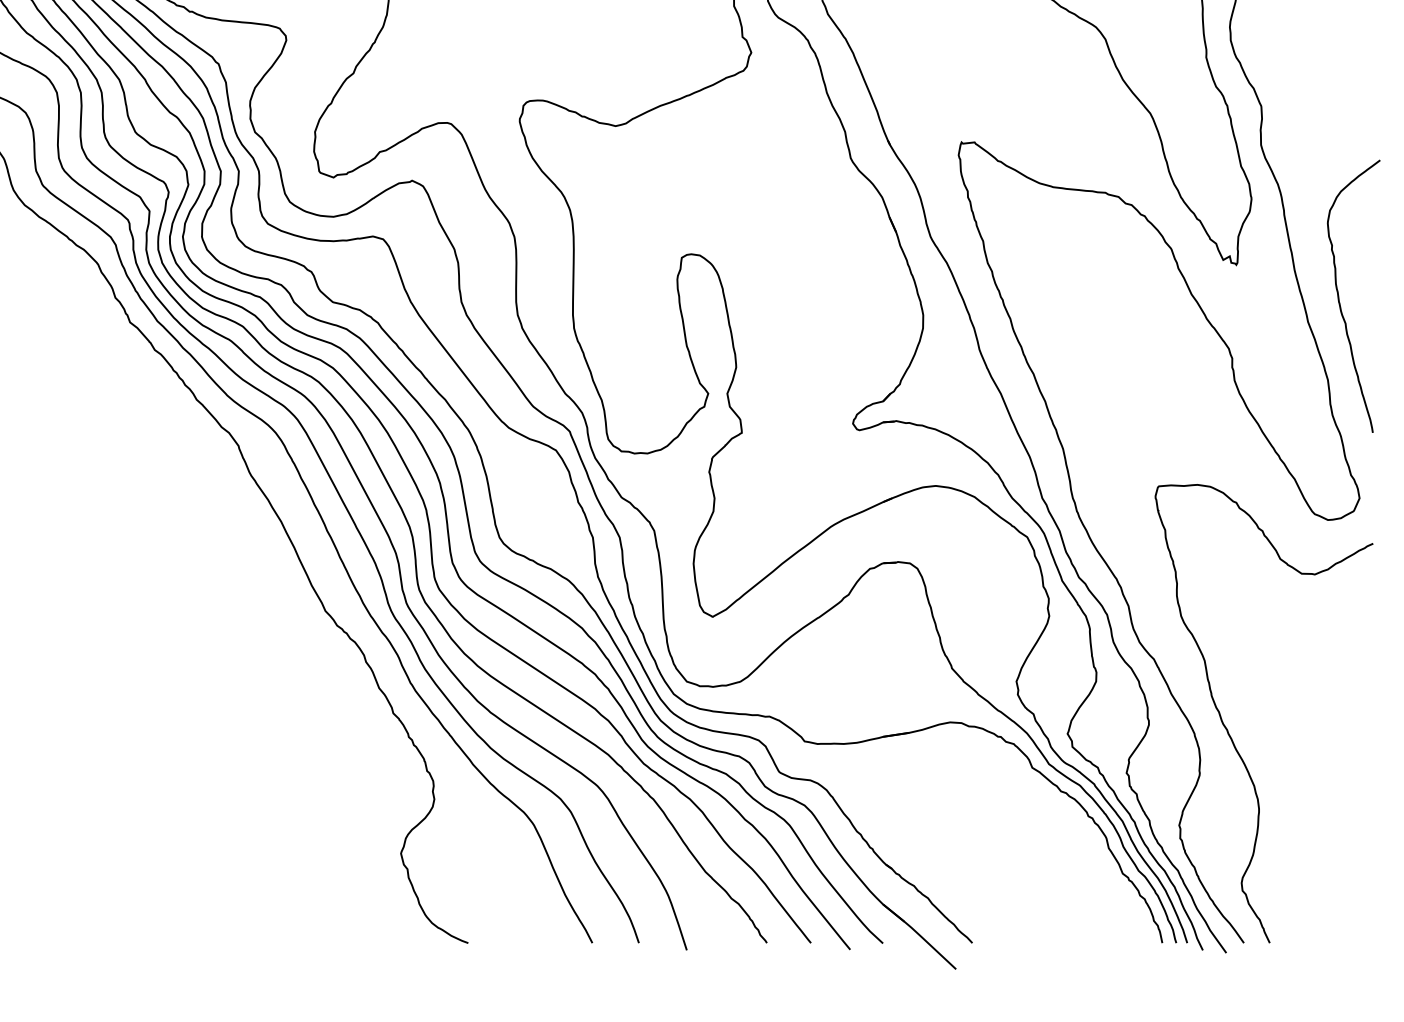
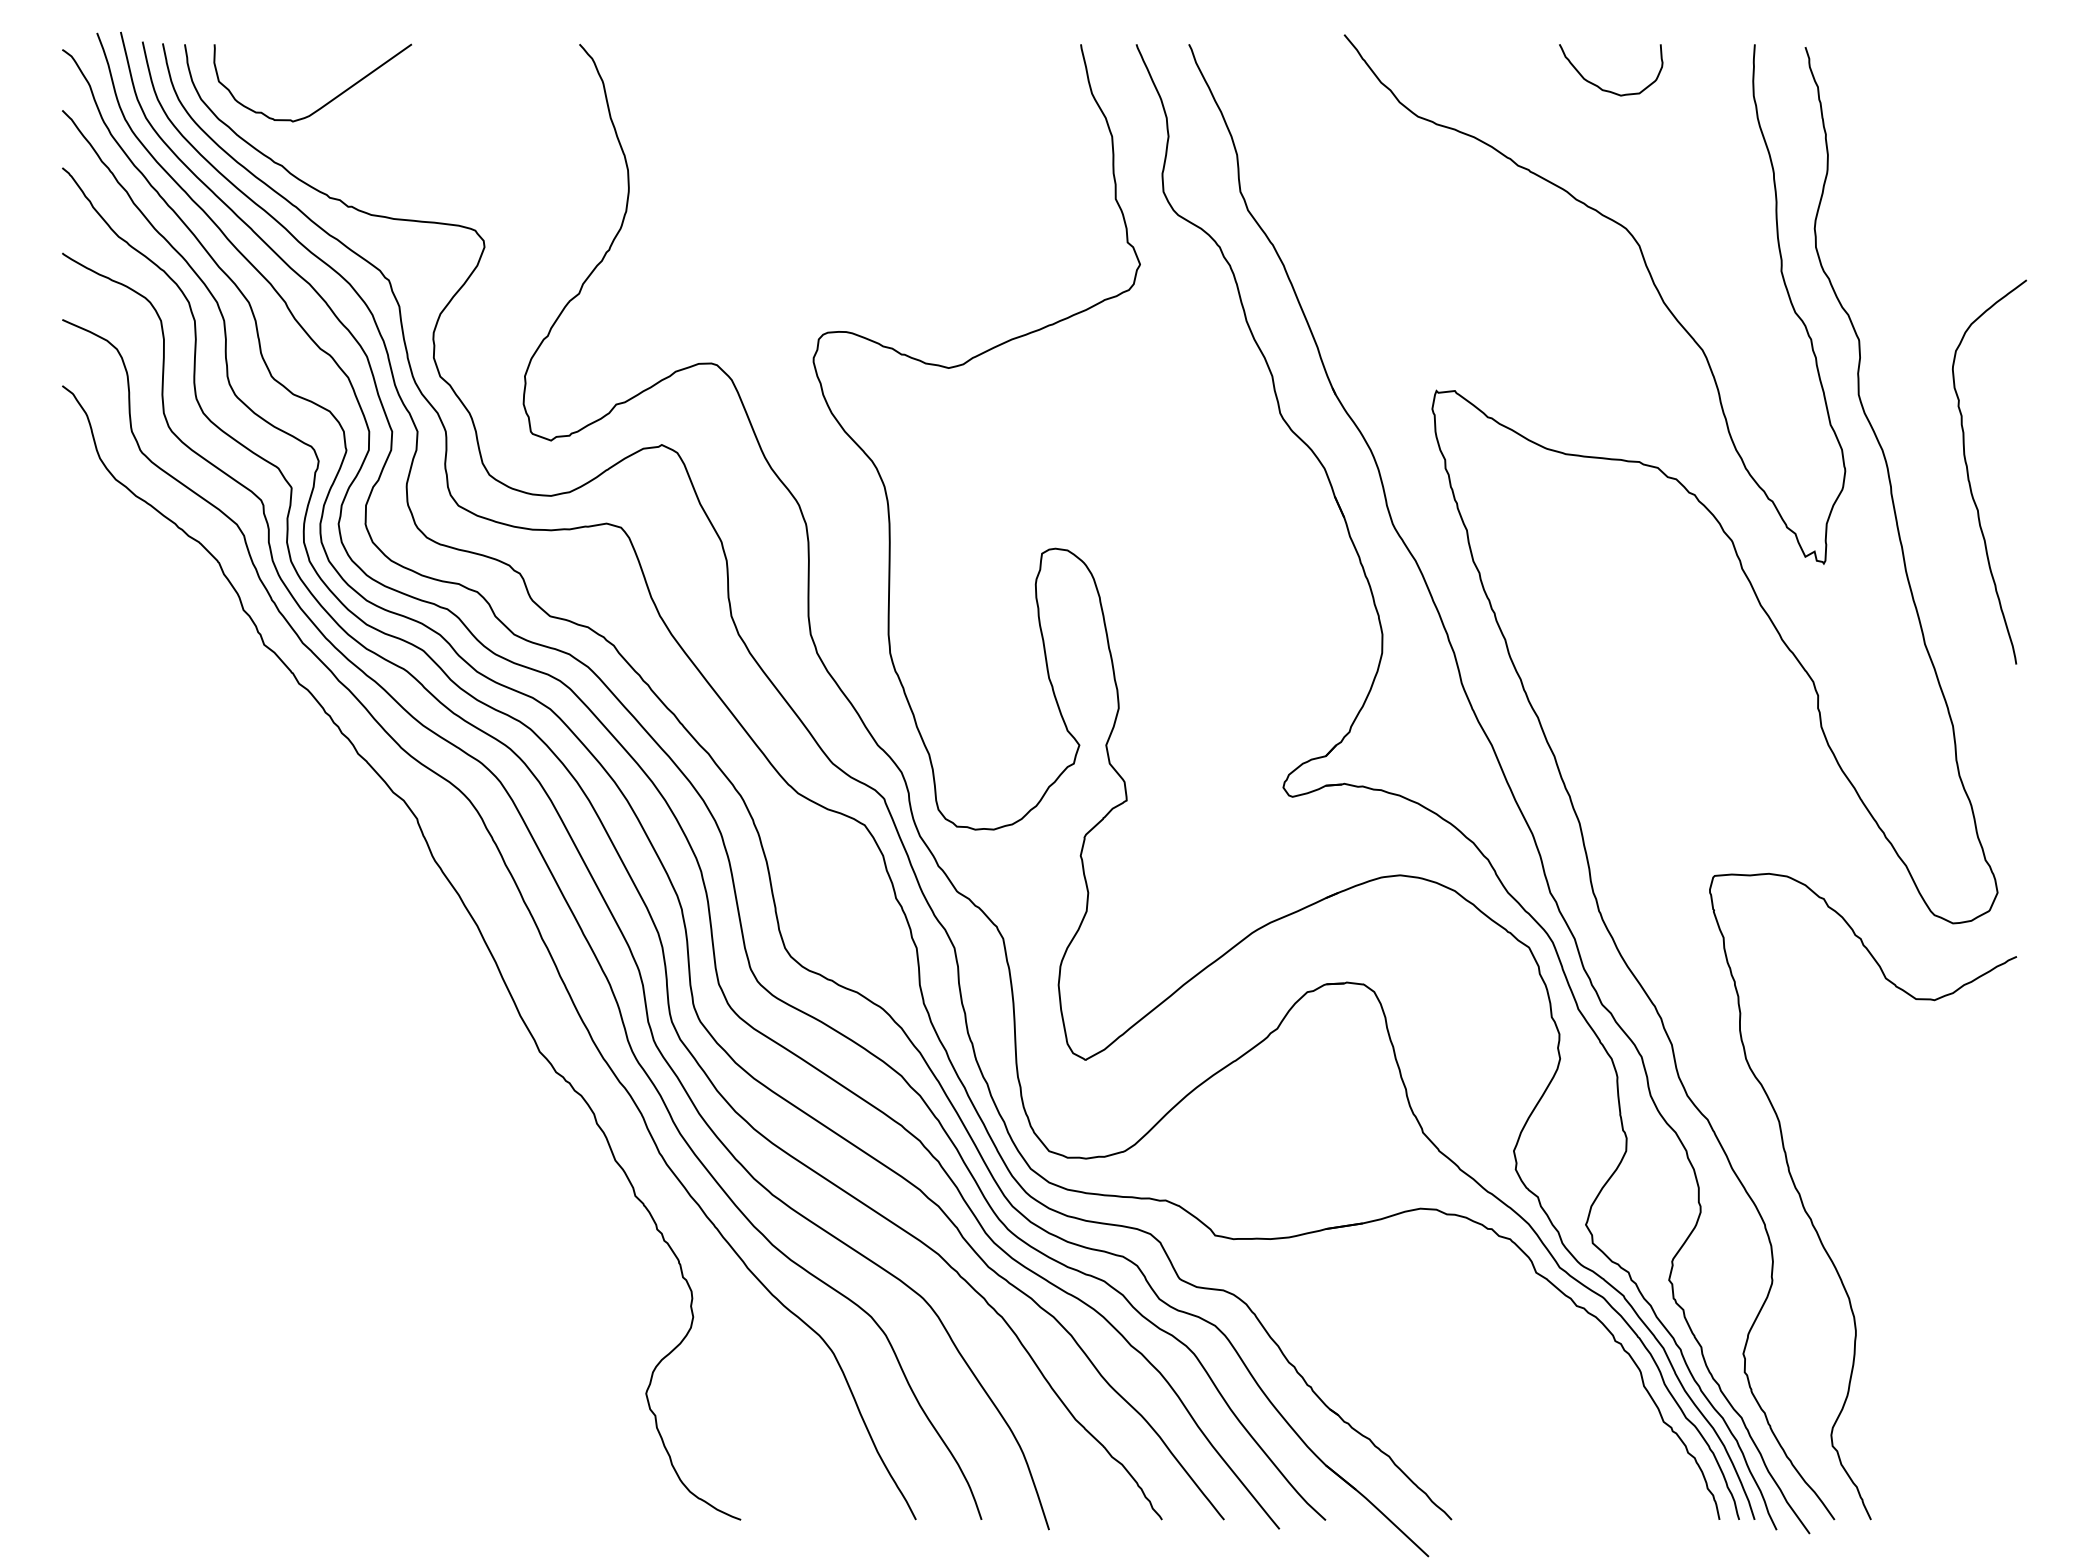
curve: (1339, 300) -> (1969, 477), moved

